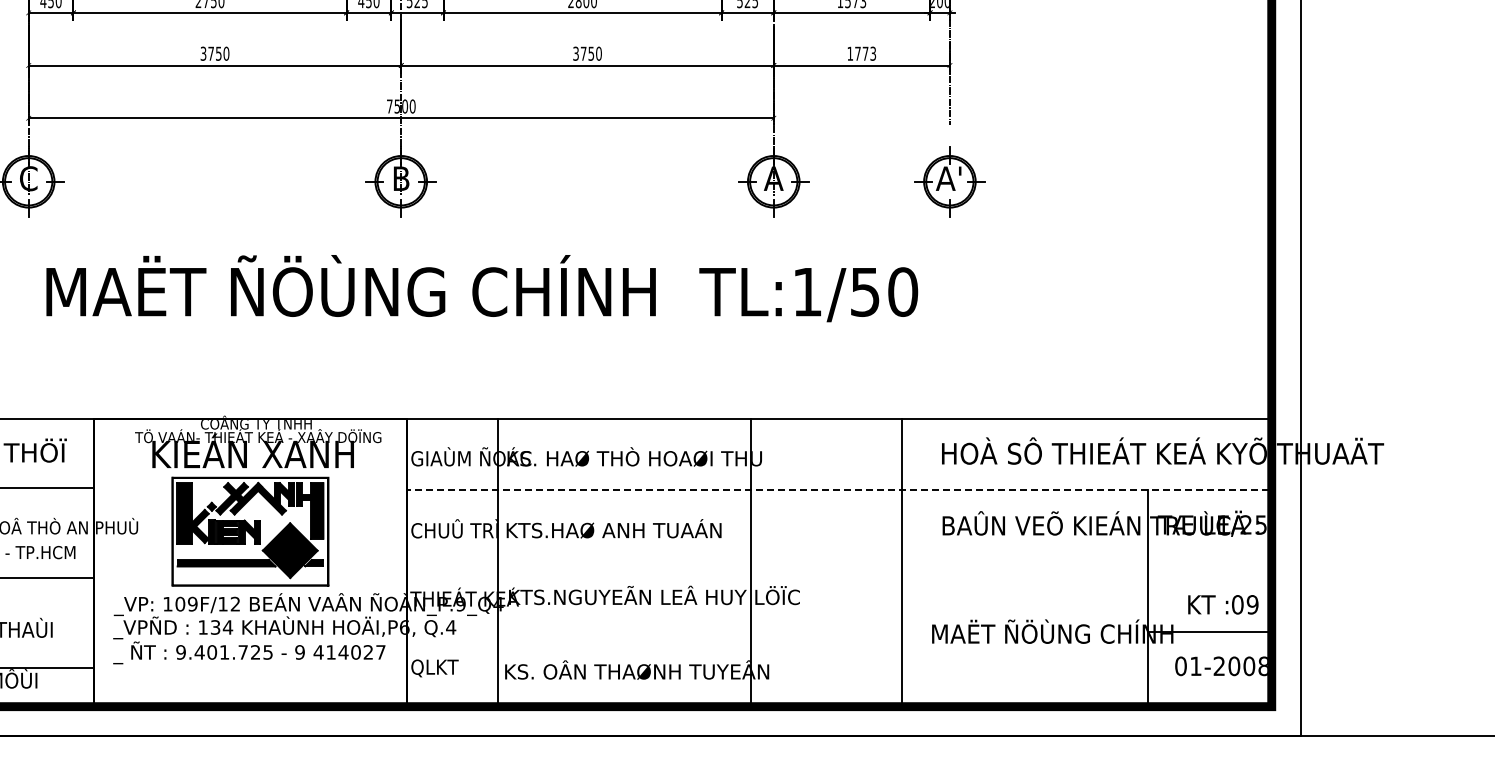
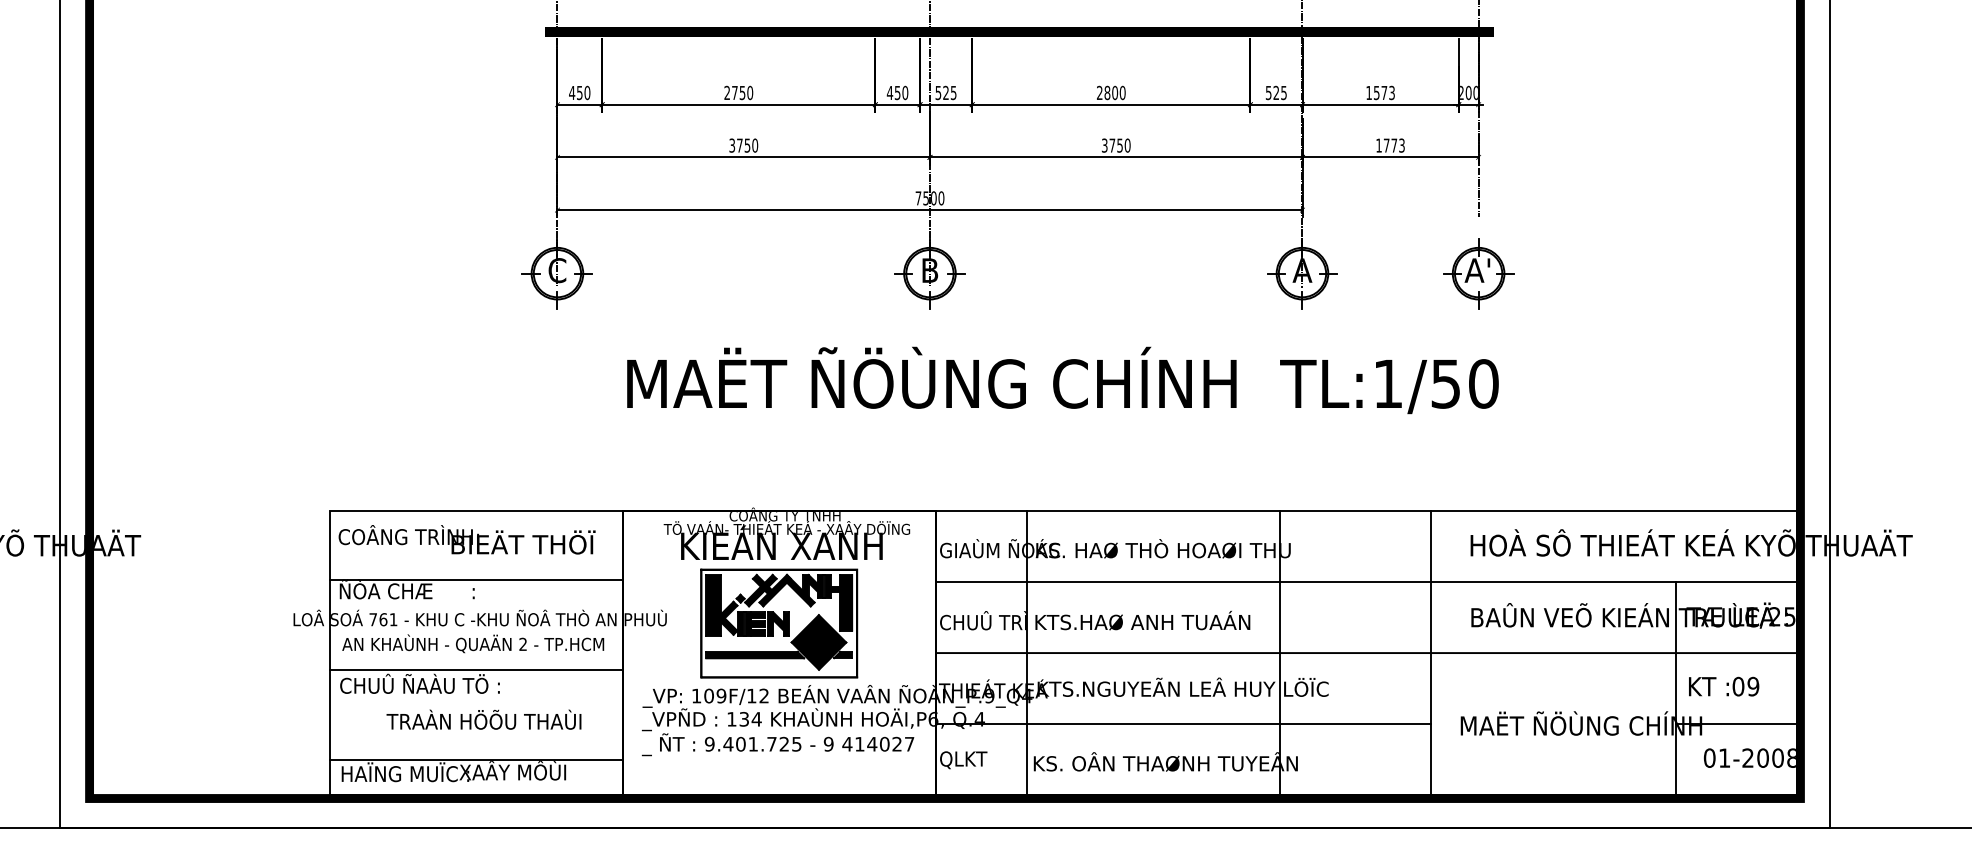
text: (481, 288) -> (1062, 380), moved
line: (837, 489) -> (1366, 581), dashed -> solid
line: (837, 561) -> (1366, 653), added
text: (1223, 604) -> (1724, 686), moved
line: (654, 632) -> (1183, 724), added

